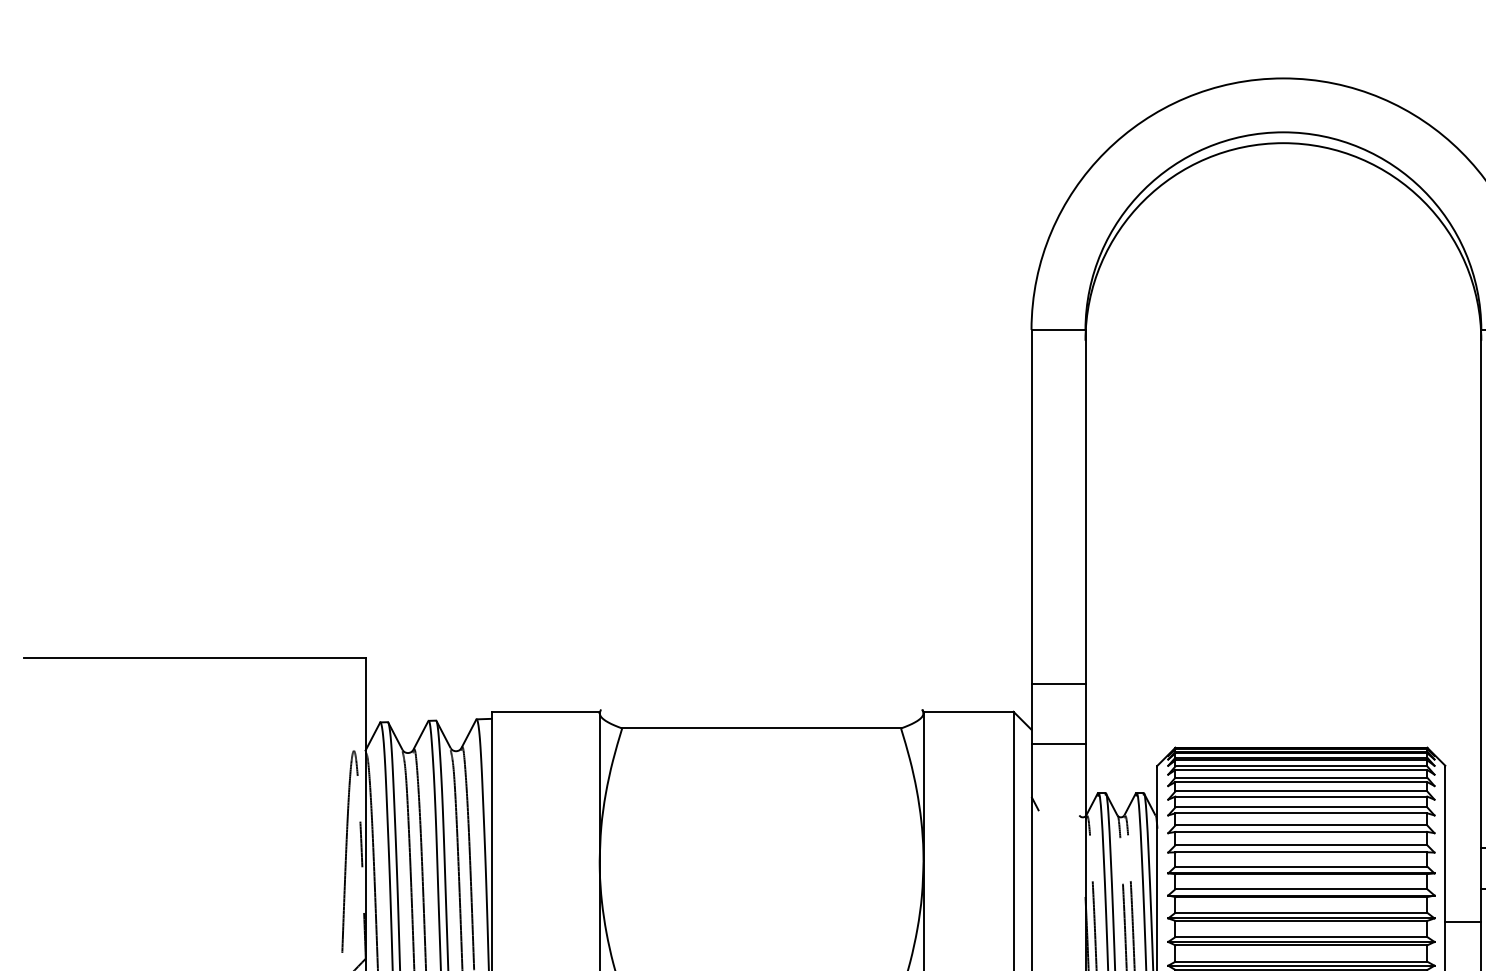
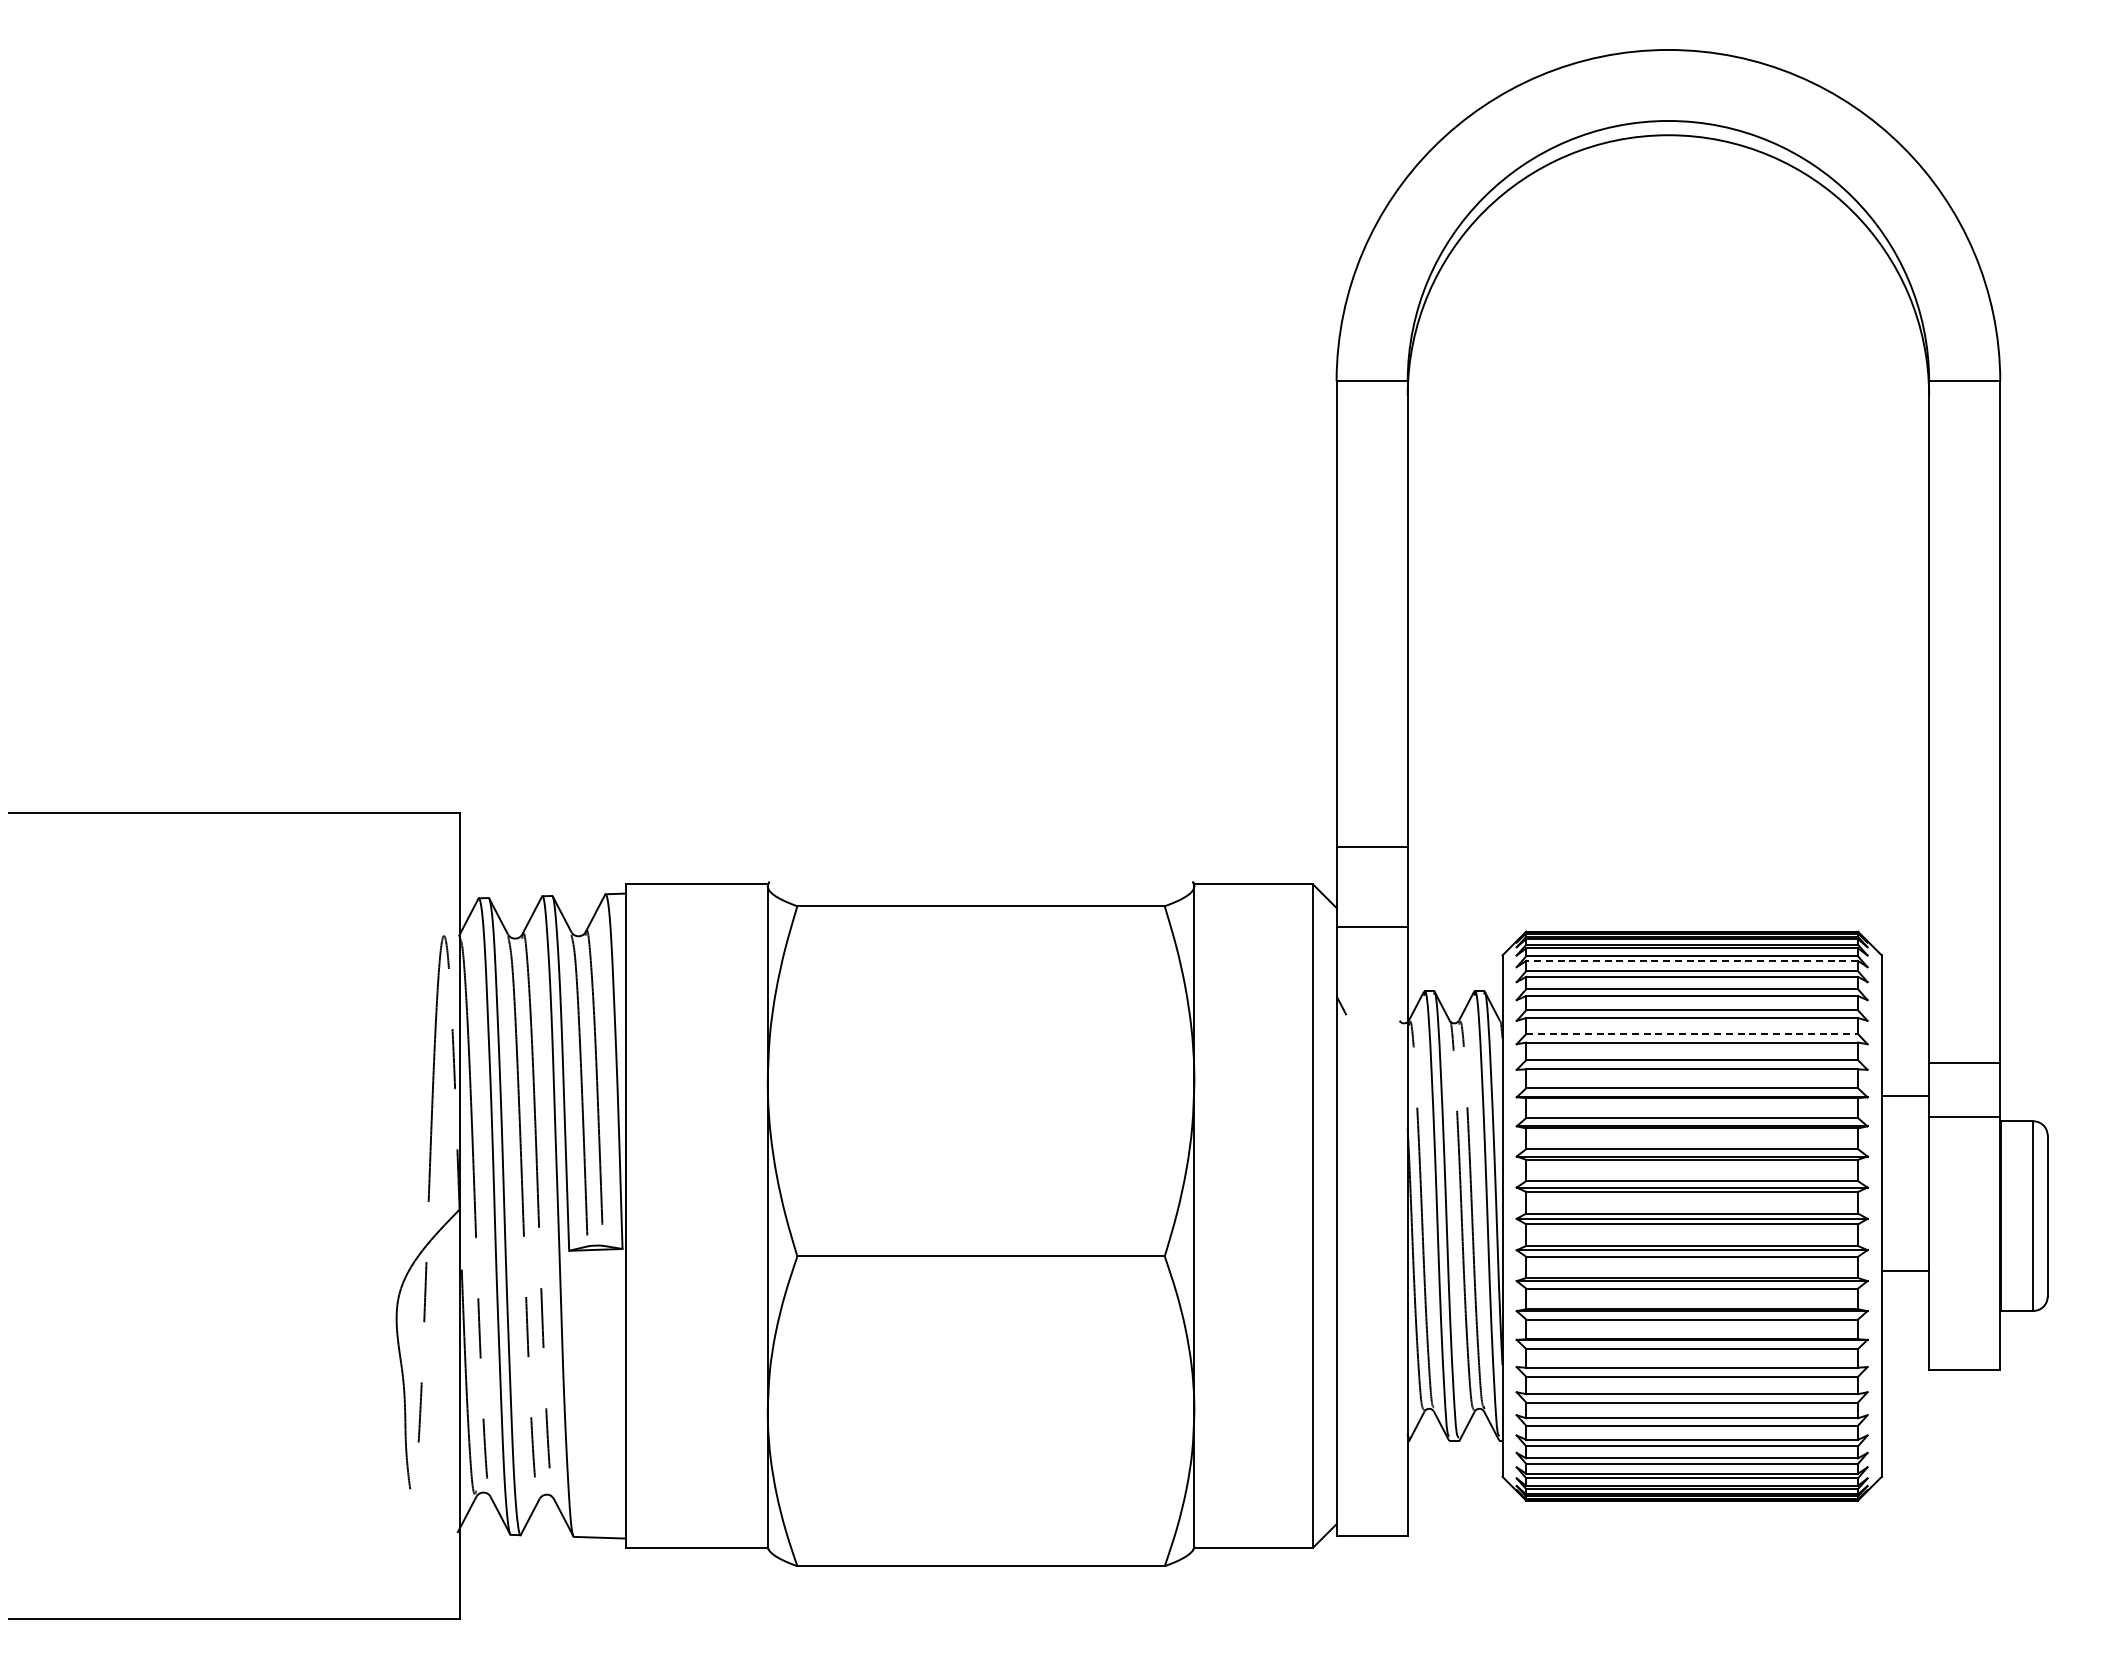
line: (1301, 769) -> (1692, 960), solid -> dashed
line: (1301, 825) -> (1692, 1034), solid -> dashed
line: (1463, 922) -> (1905, 1095), moved

